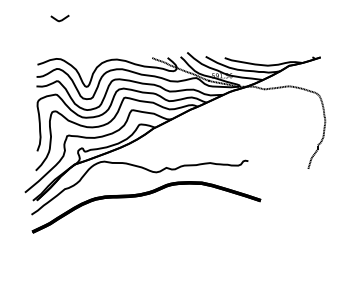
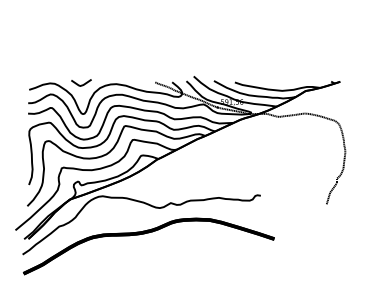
line: (60, 19) -> (81, 84), moved

